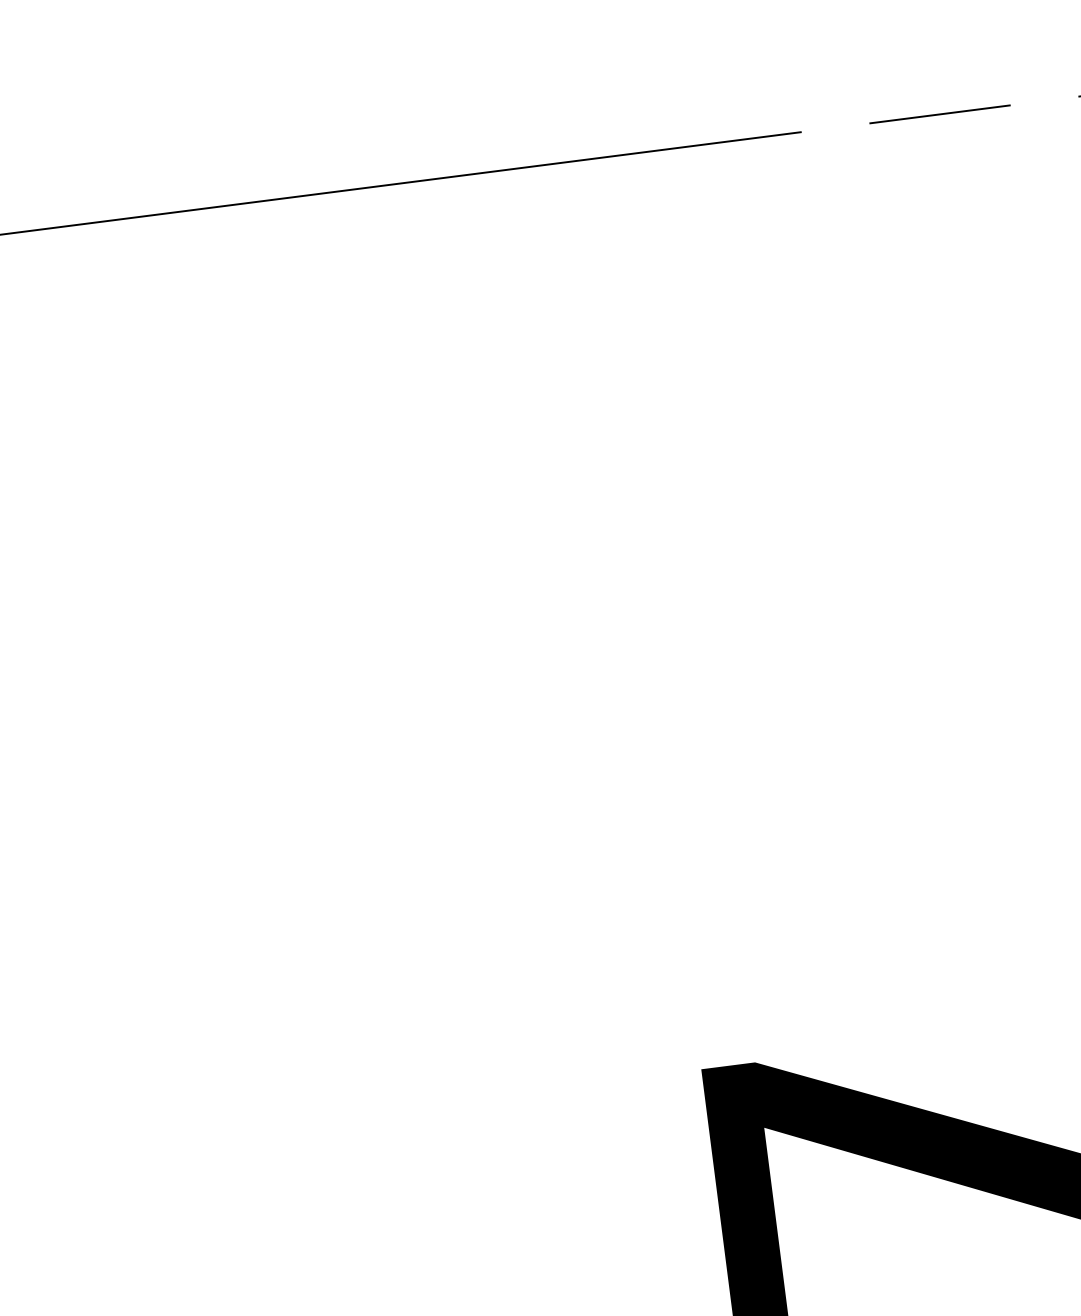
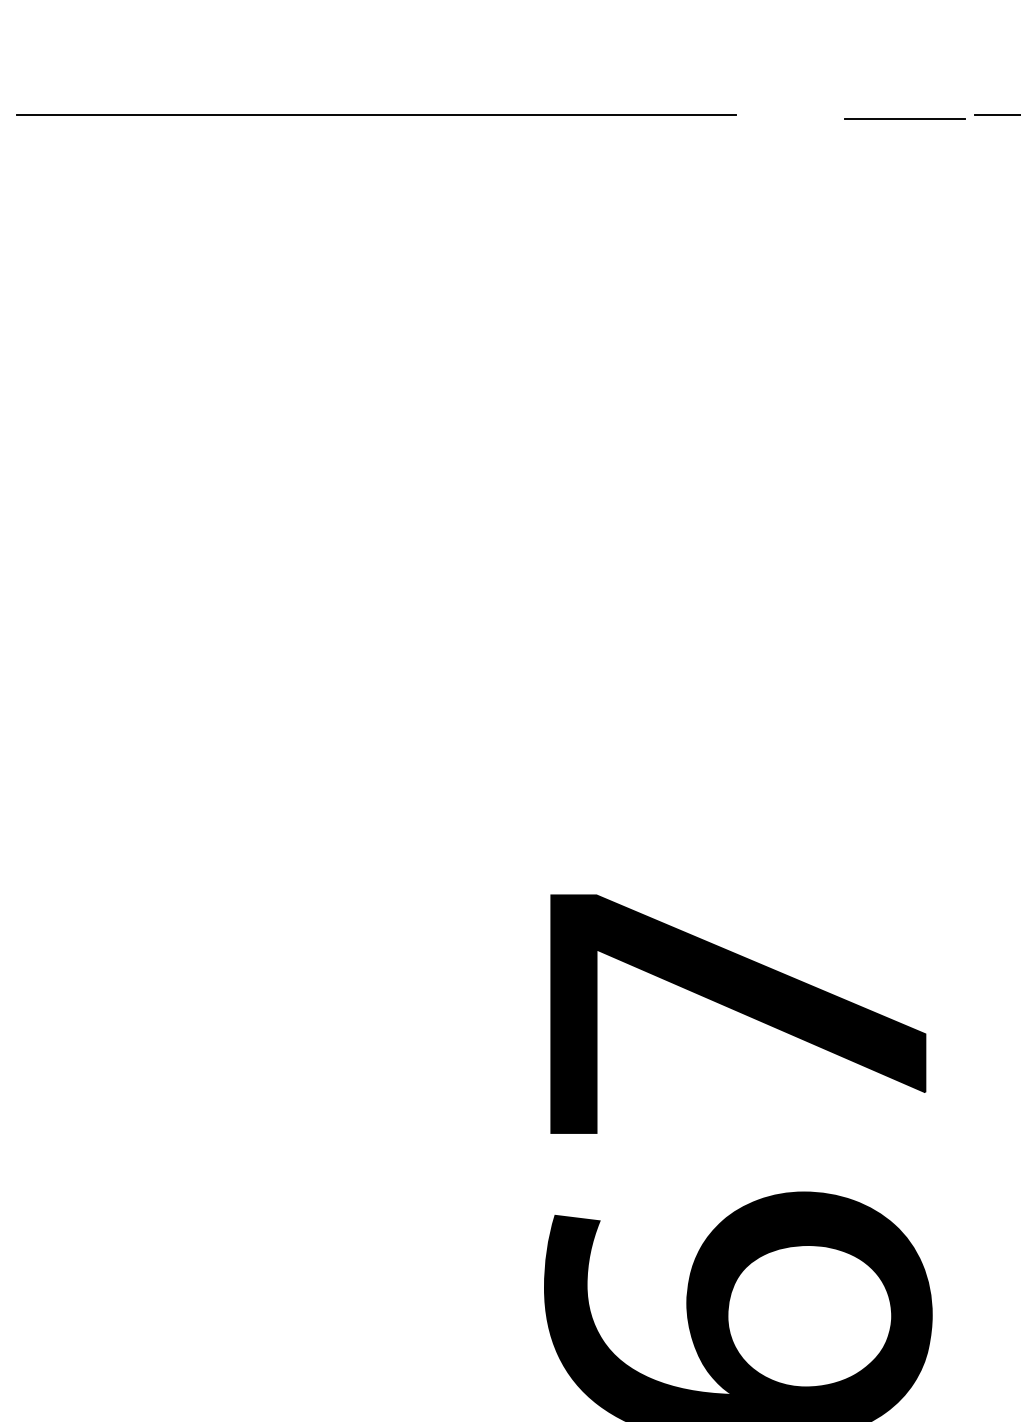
line: (939, 114) -> (904, 118), moved

